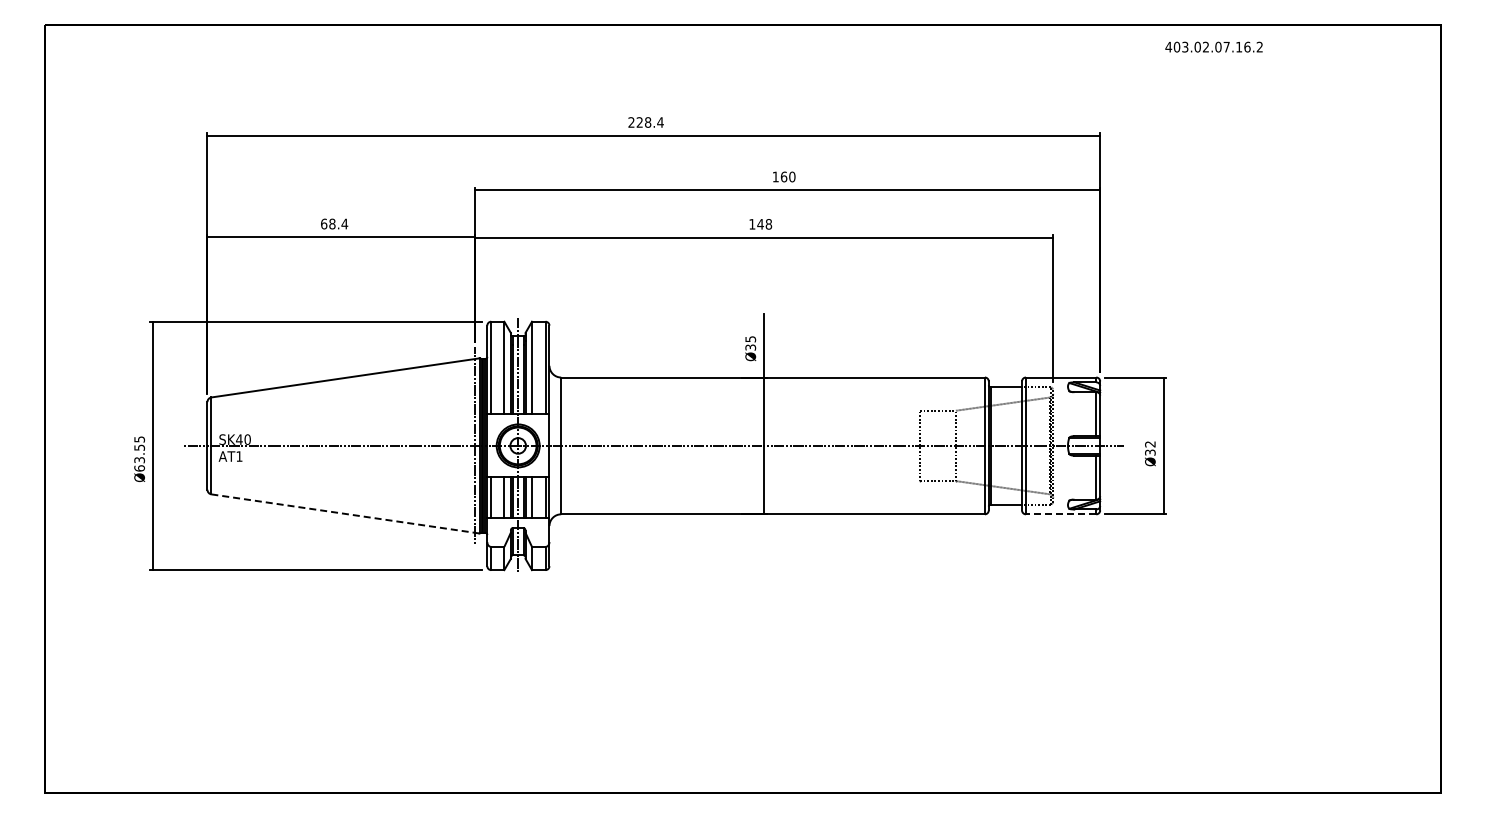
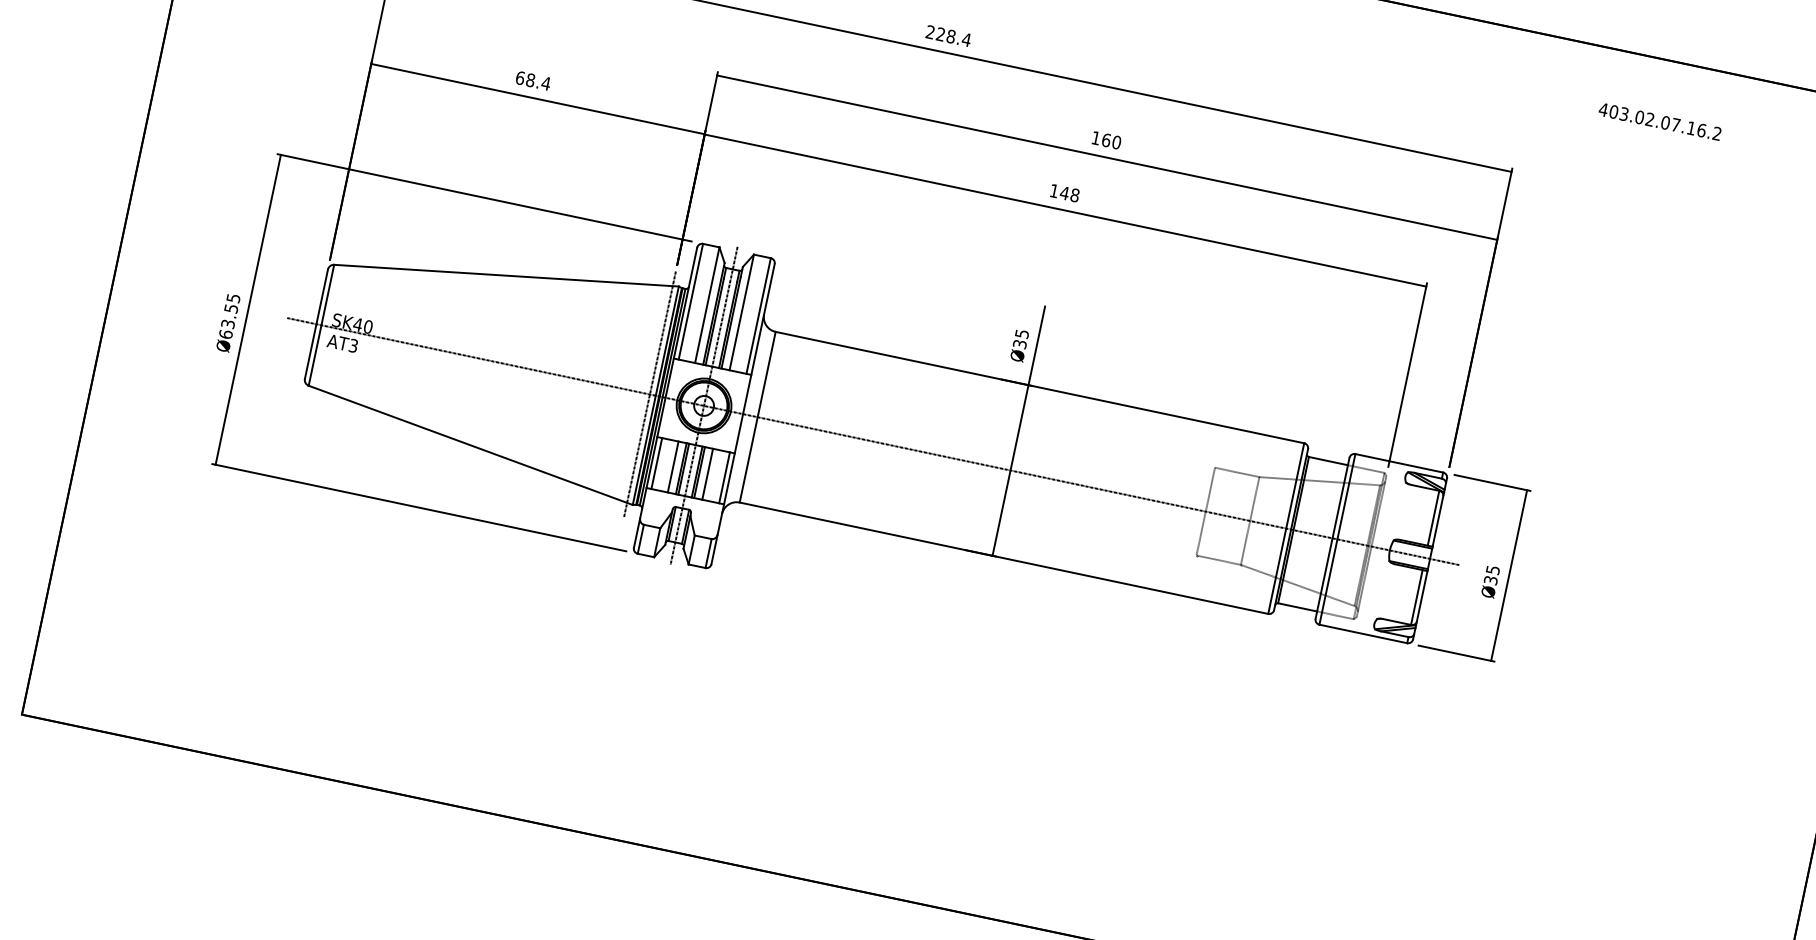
text: (1213, 46) -> (1659, 120), moved
text: (1150, 444) -> (1493, 570), Ø32 -> Ø35
text: (239, 456) -> (353, 345), AT1 -> AT3
line: (344, 513) -> (469, 444), dashed -> solid
line: (1060, 514) -> (1362, 634), dashed -> solid

